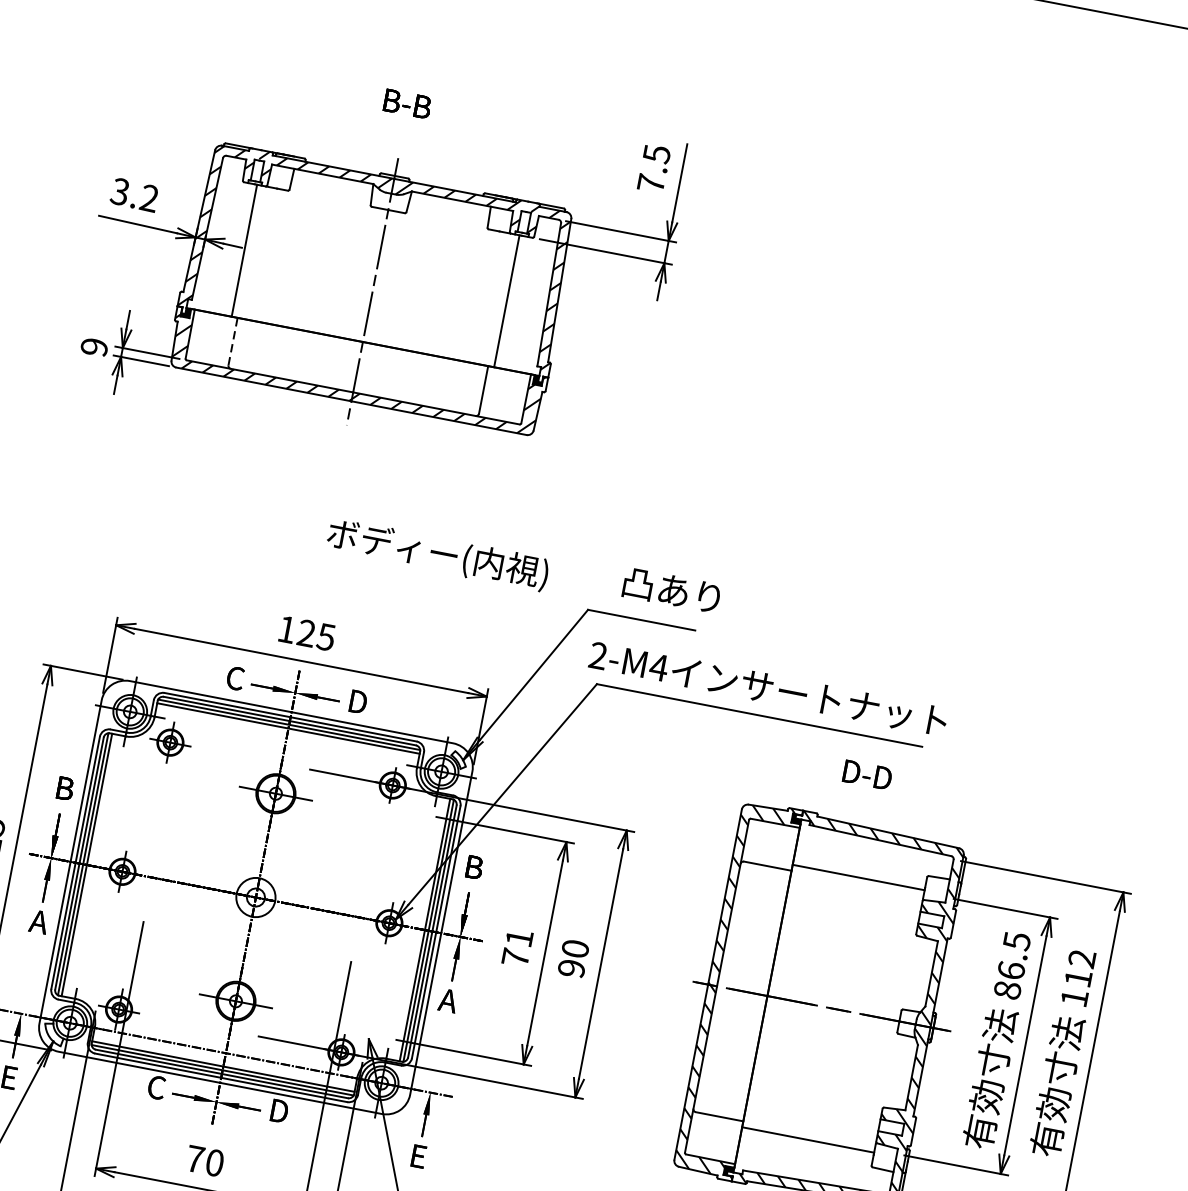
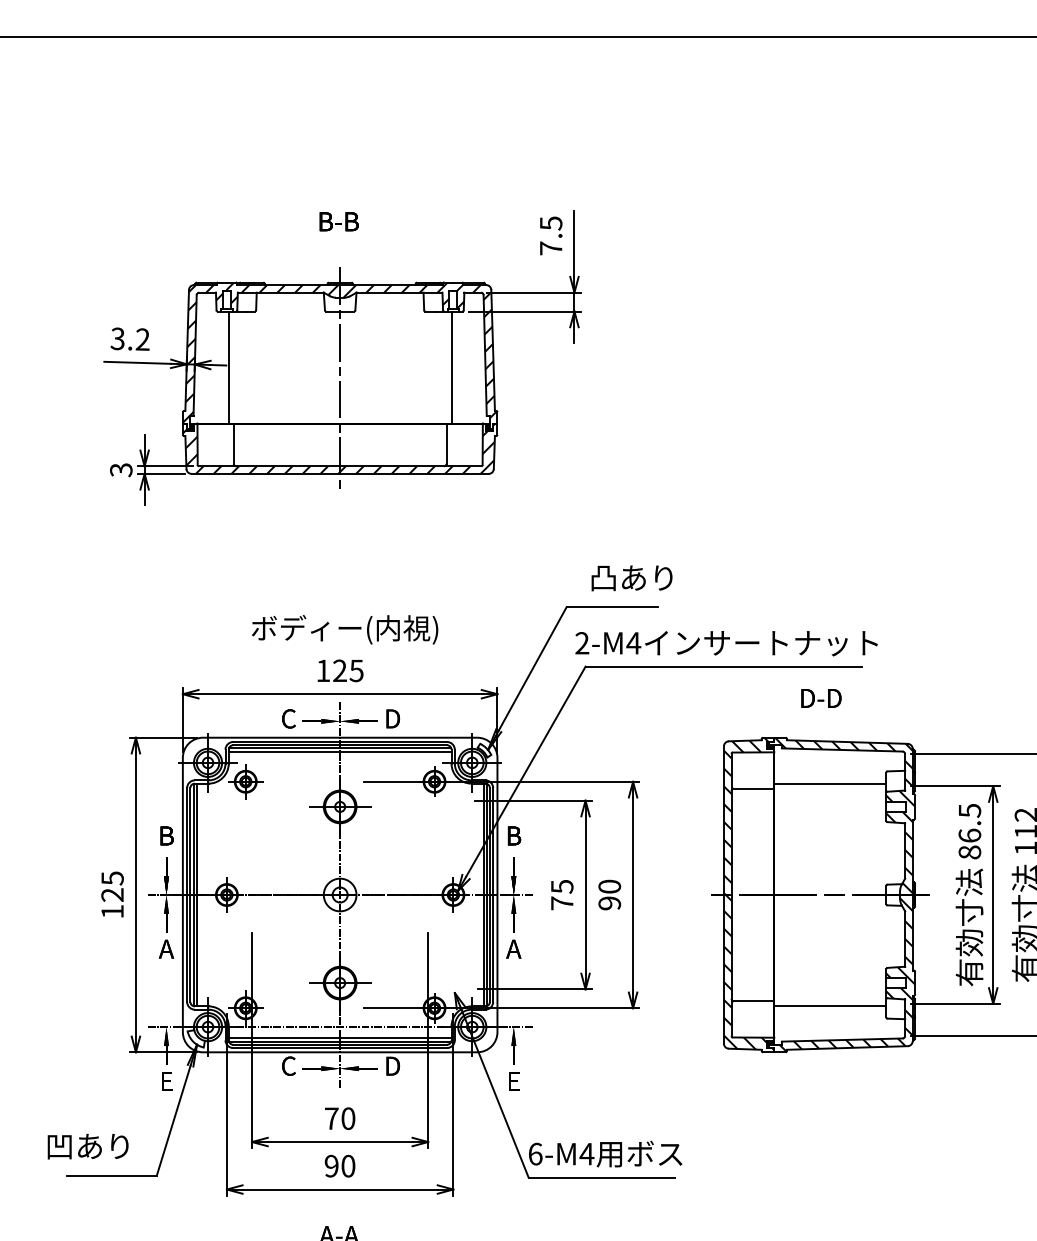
line: (232, 341) -> (233, 443), dashed -> solid
text: (94, 347) -> (121, 470), 9 -> 3
text: (438, 554) -> (345, 629), moved
text: (519, 937) -> (562, 886), 71 -> 75

